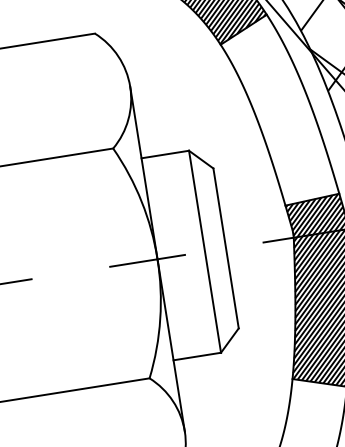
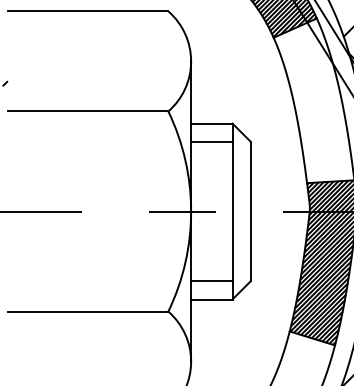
line: (168, 175) -> (211, 141), added
line: (193, 335) -> (211, 281), added

